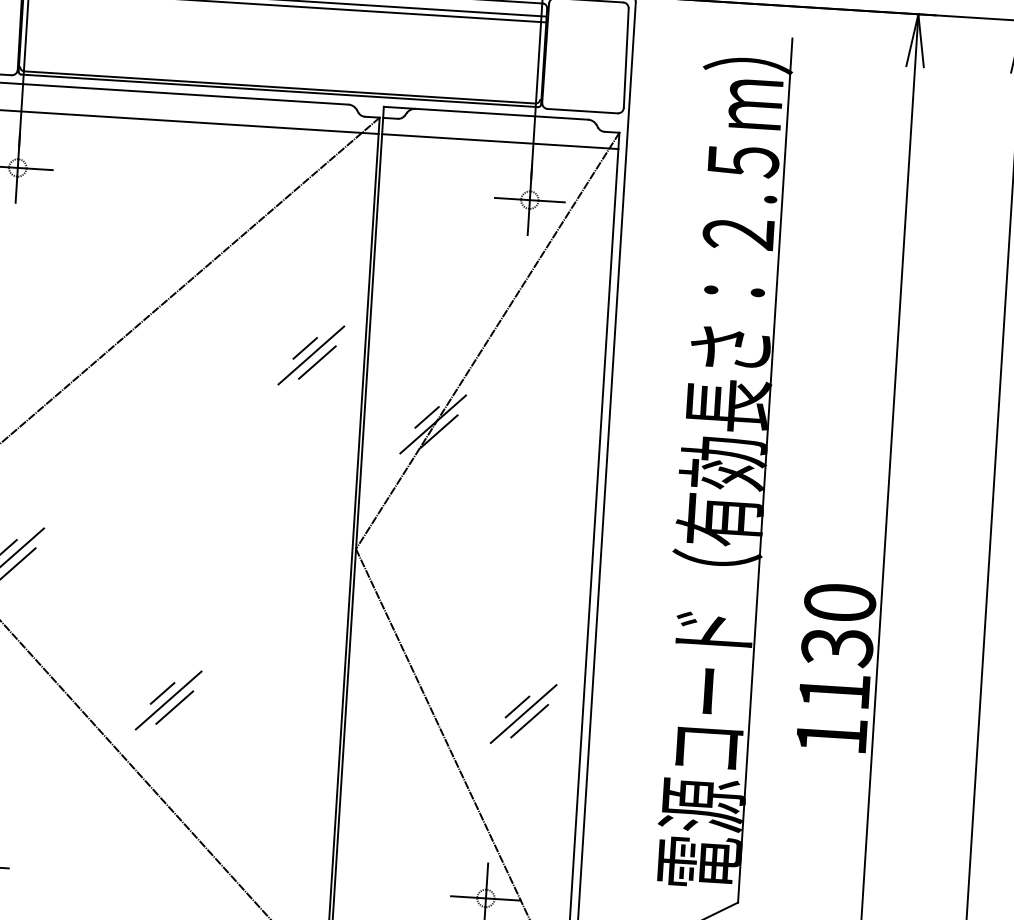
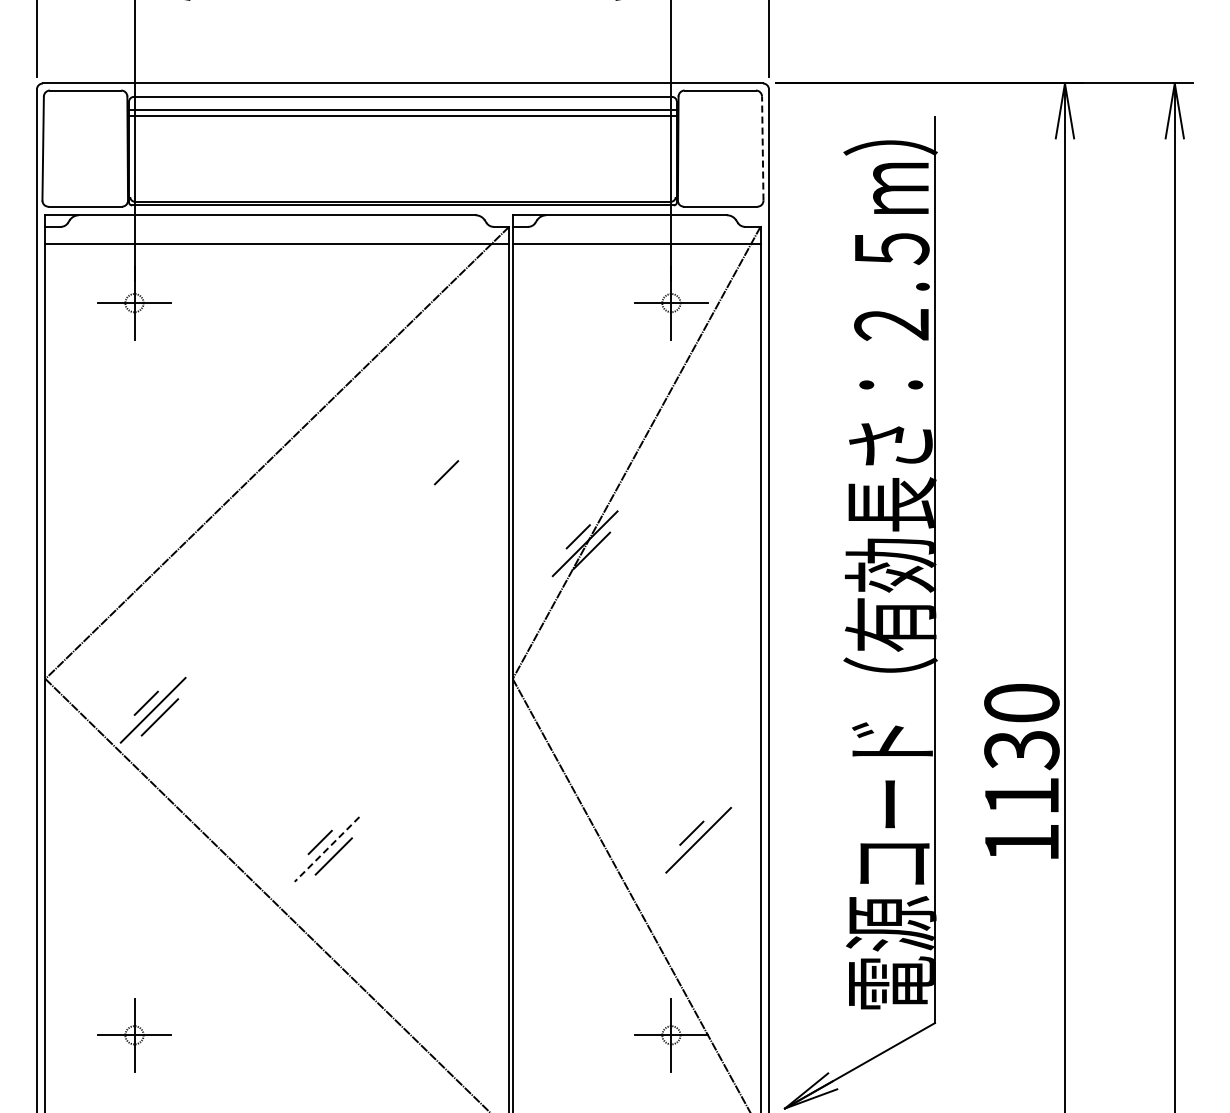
line: (626, 58) -> (762, 148), solid -> dashed
line: (311, 355) -> (453, 479), removed
line: (317, 362) -> (460, 486), removed
line: (169, 700) -> (327, 849), solid -> dashed
line: (529, 721) -> (705, 847), removed

